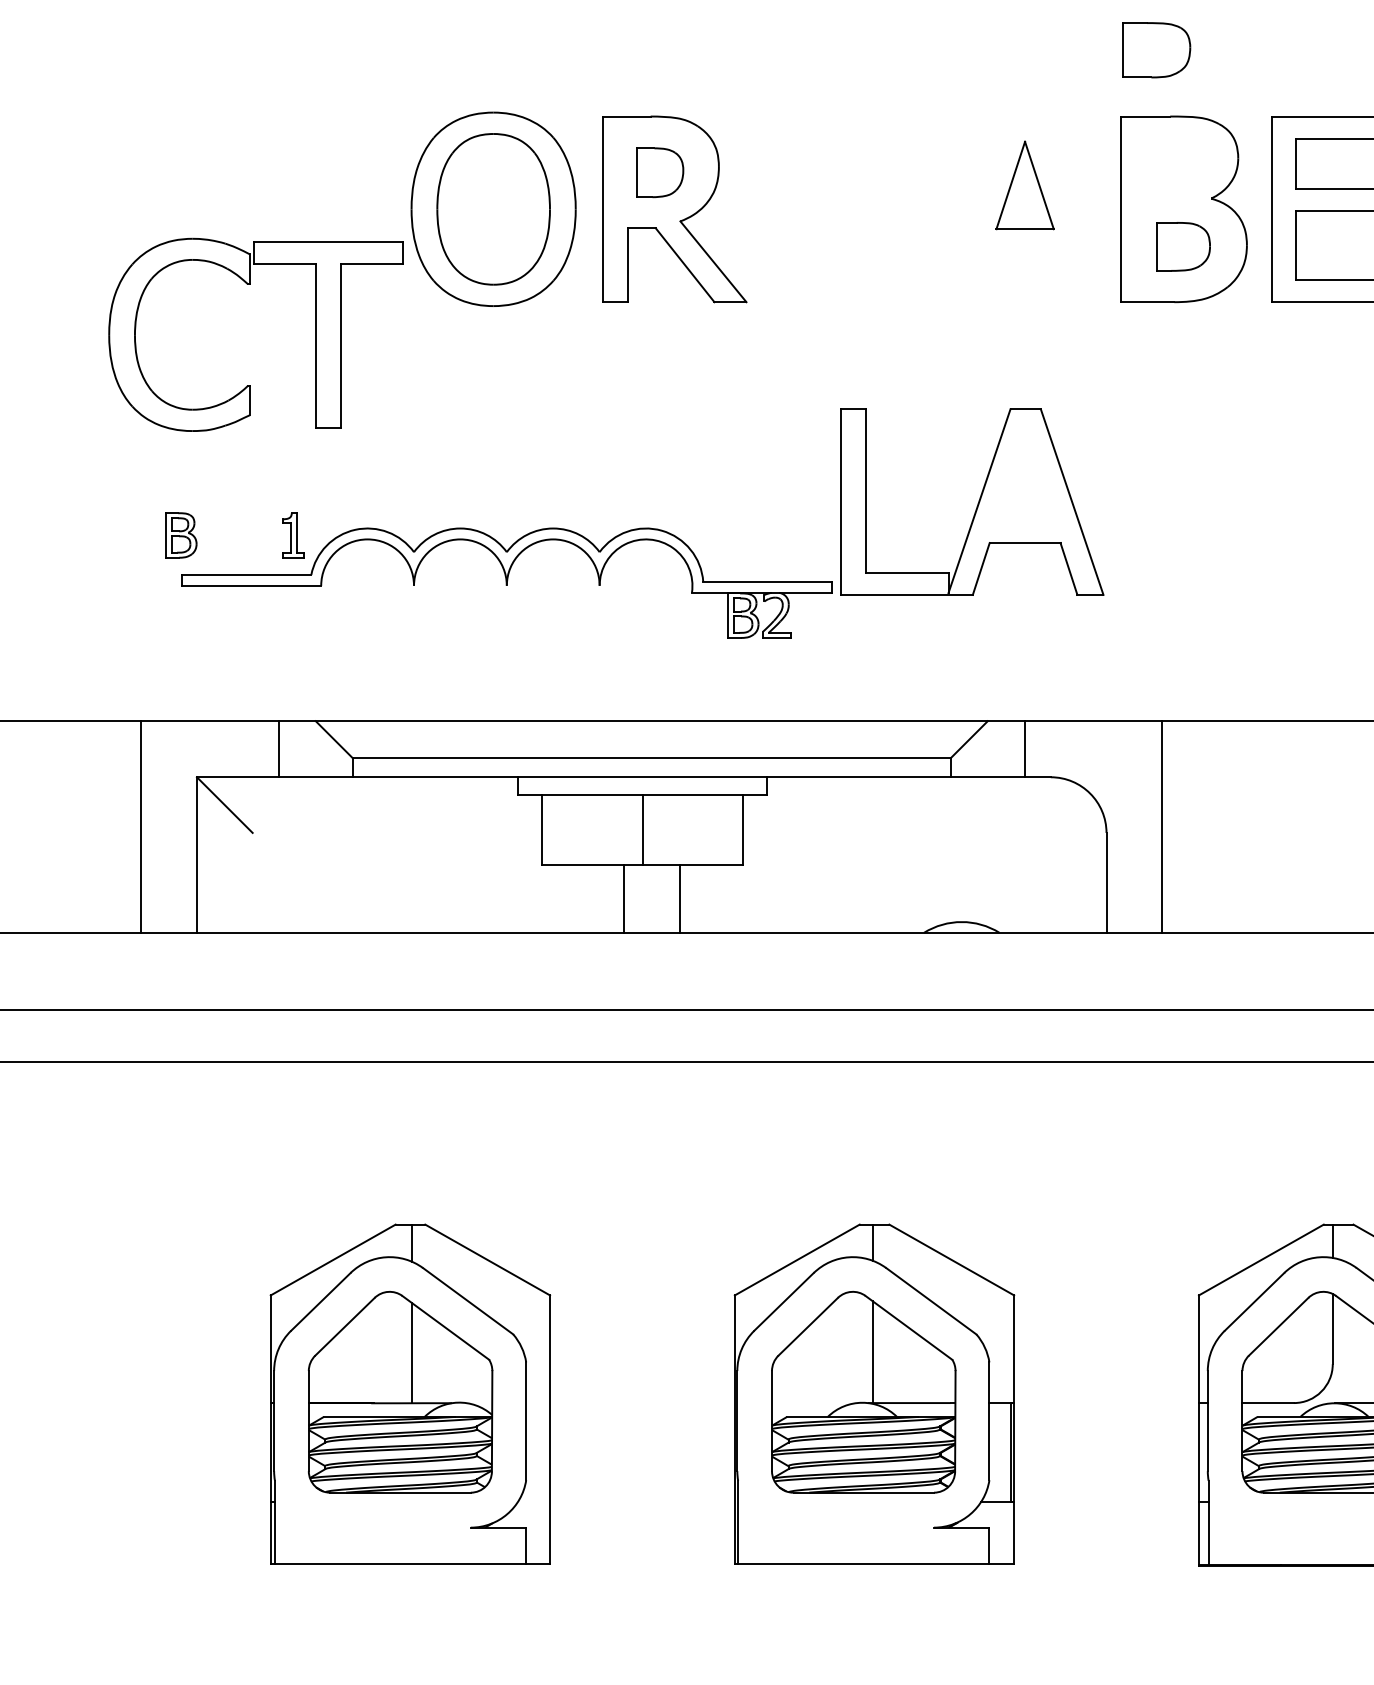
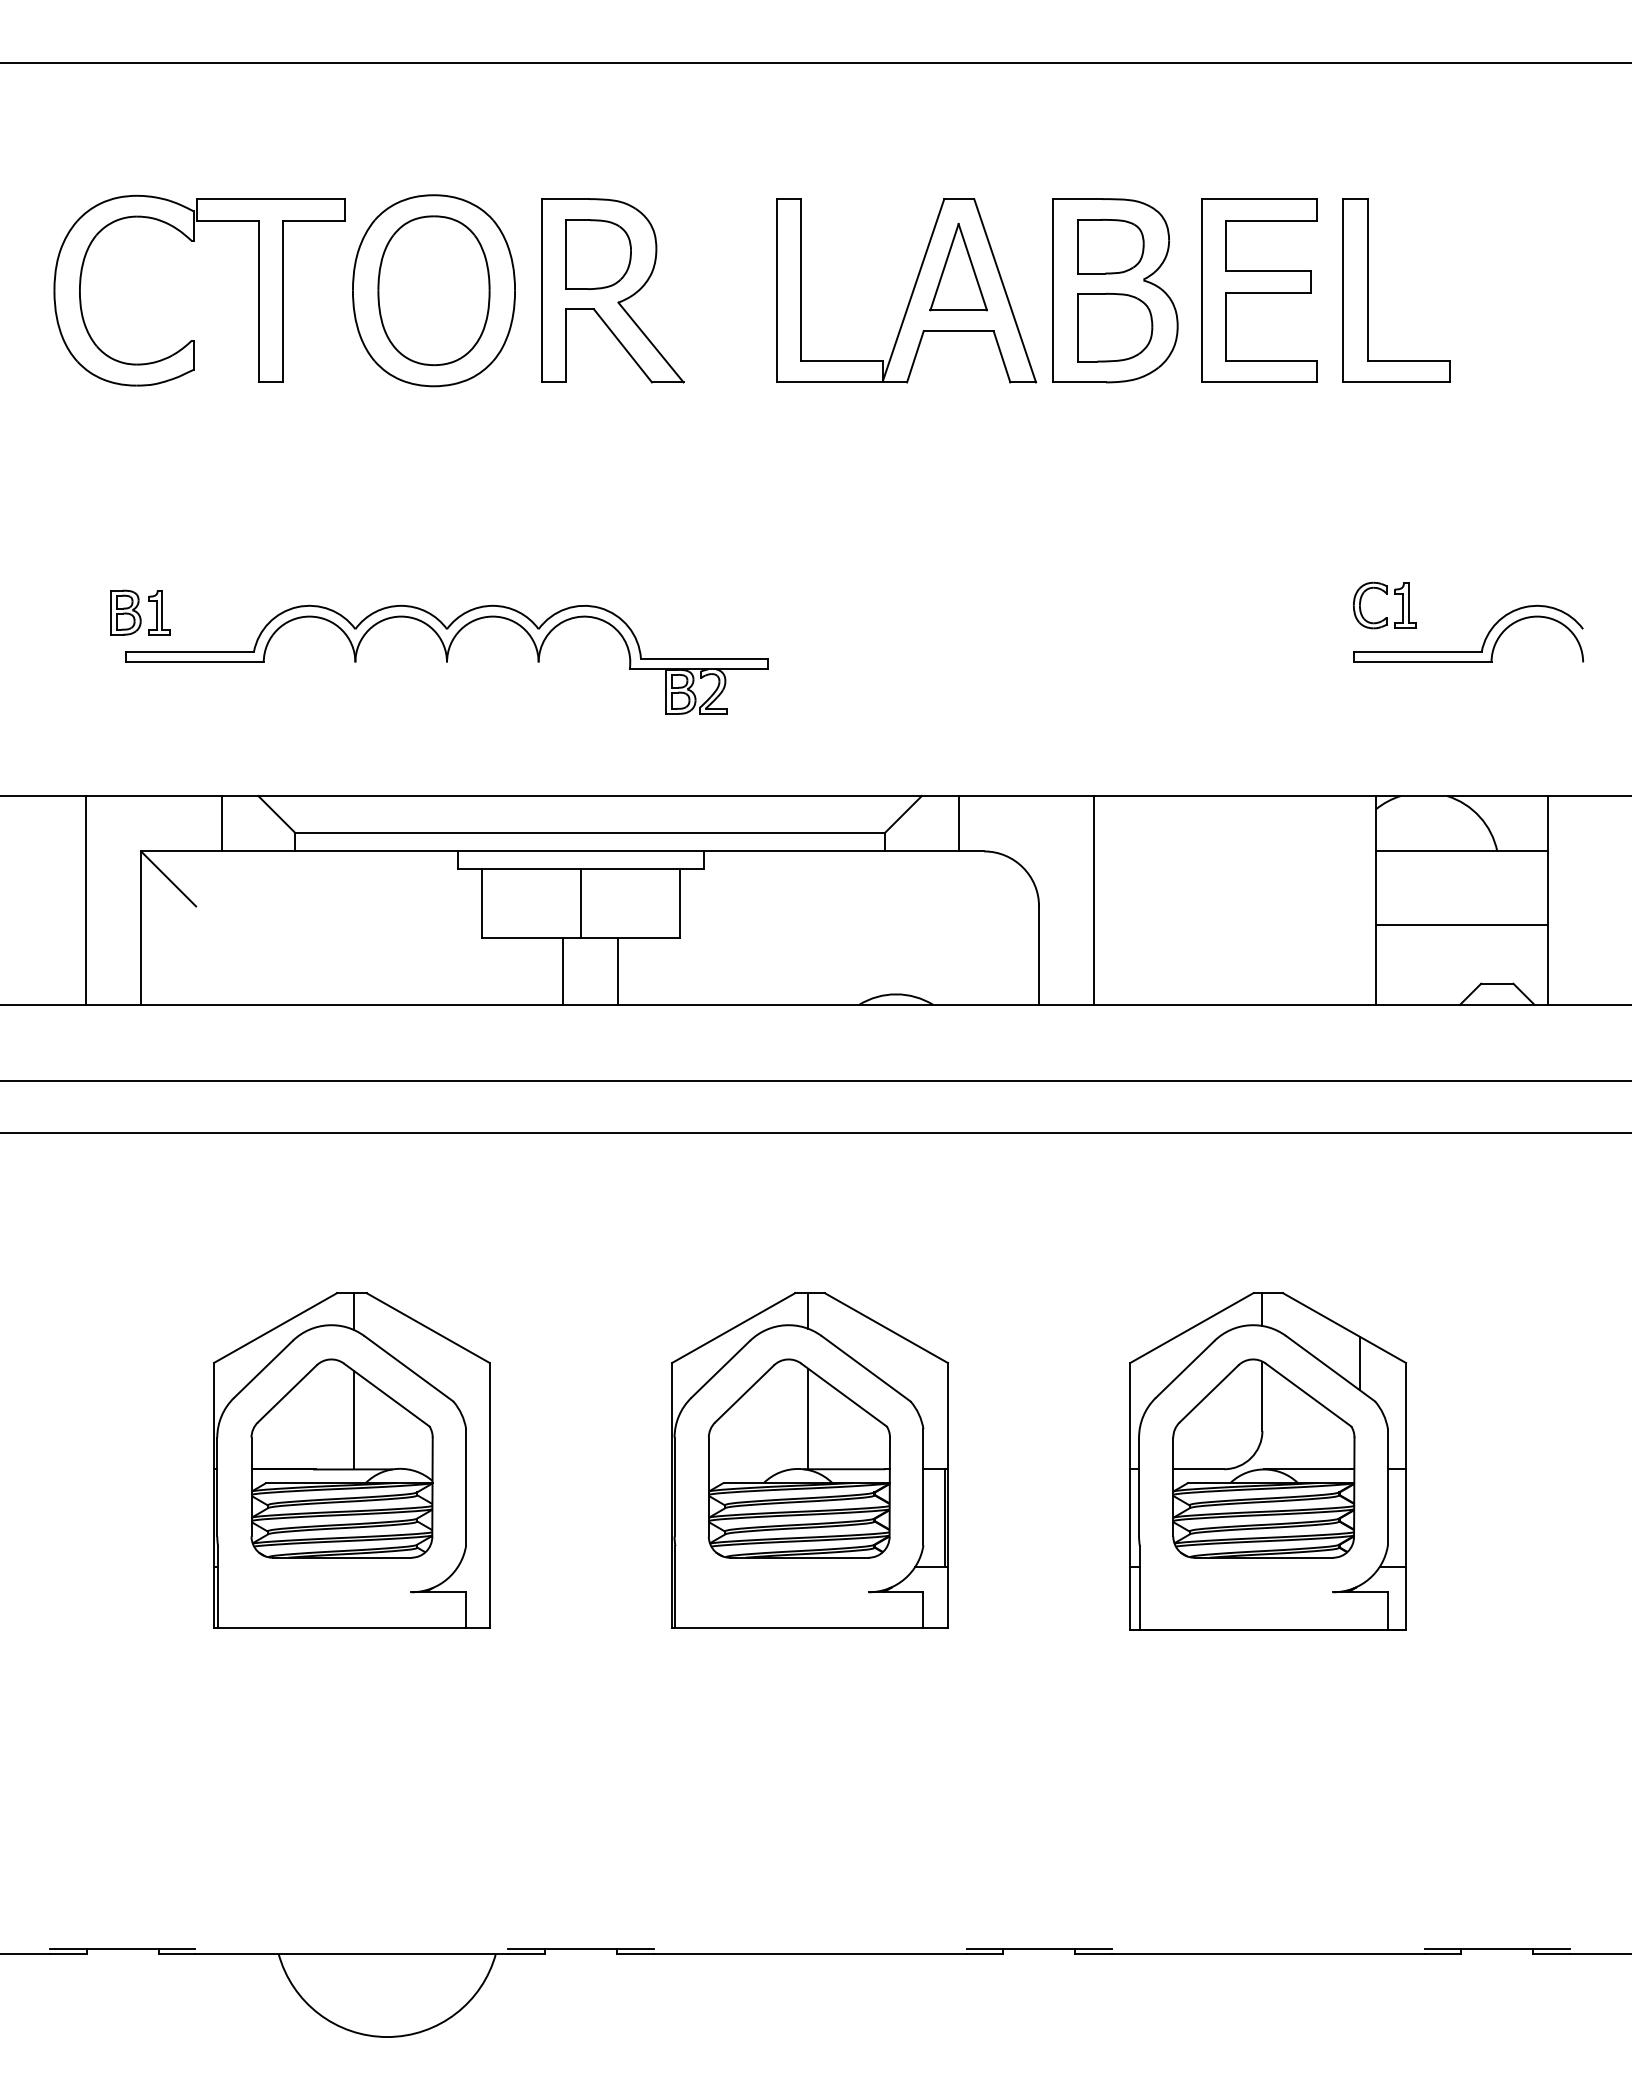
part: (1156, 50) -> (1110, 246), moved
part: (660, 172) -> (598, 254), size x1.43
part: (1183, 246) -> (1115, 327), size x1.43
part: (251, 285) -> (194, 241), moved
part: (972, 501) -> (906, 290), moved
part: (293, 535) -> (159, 612), moved

